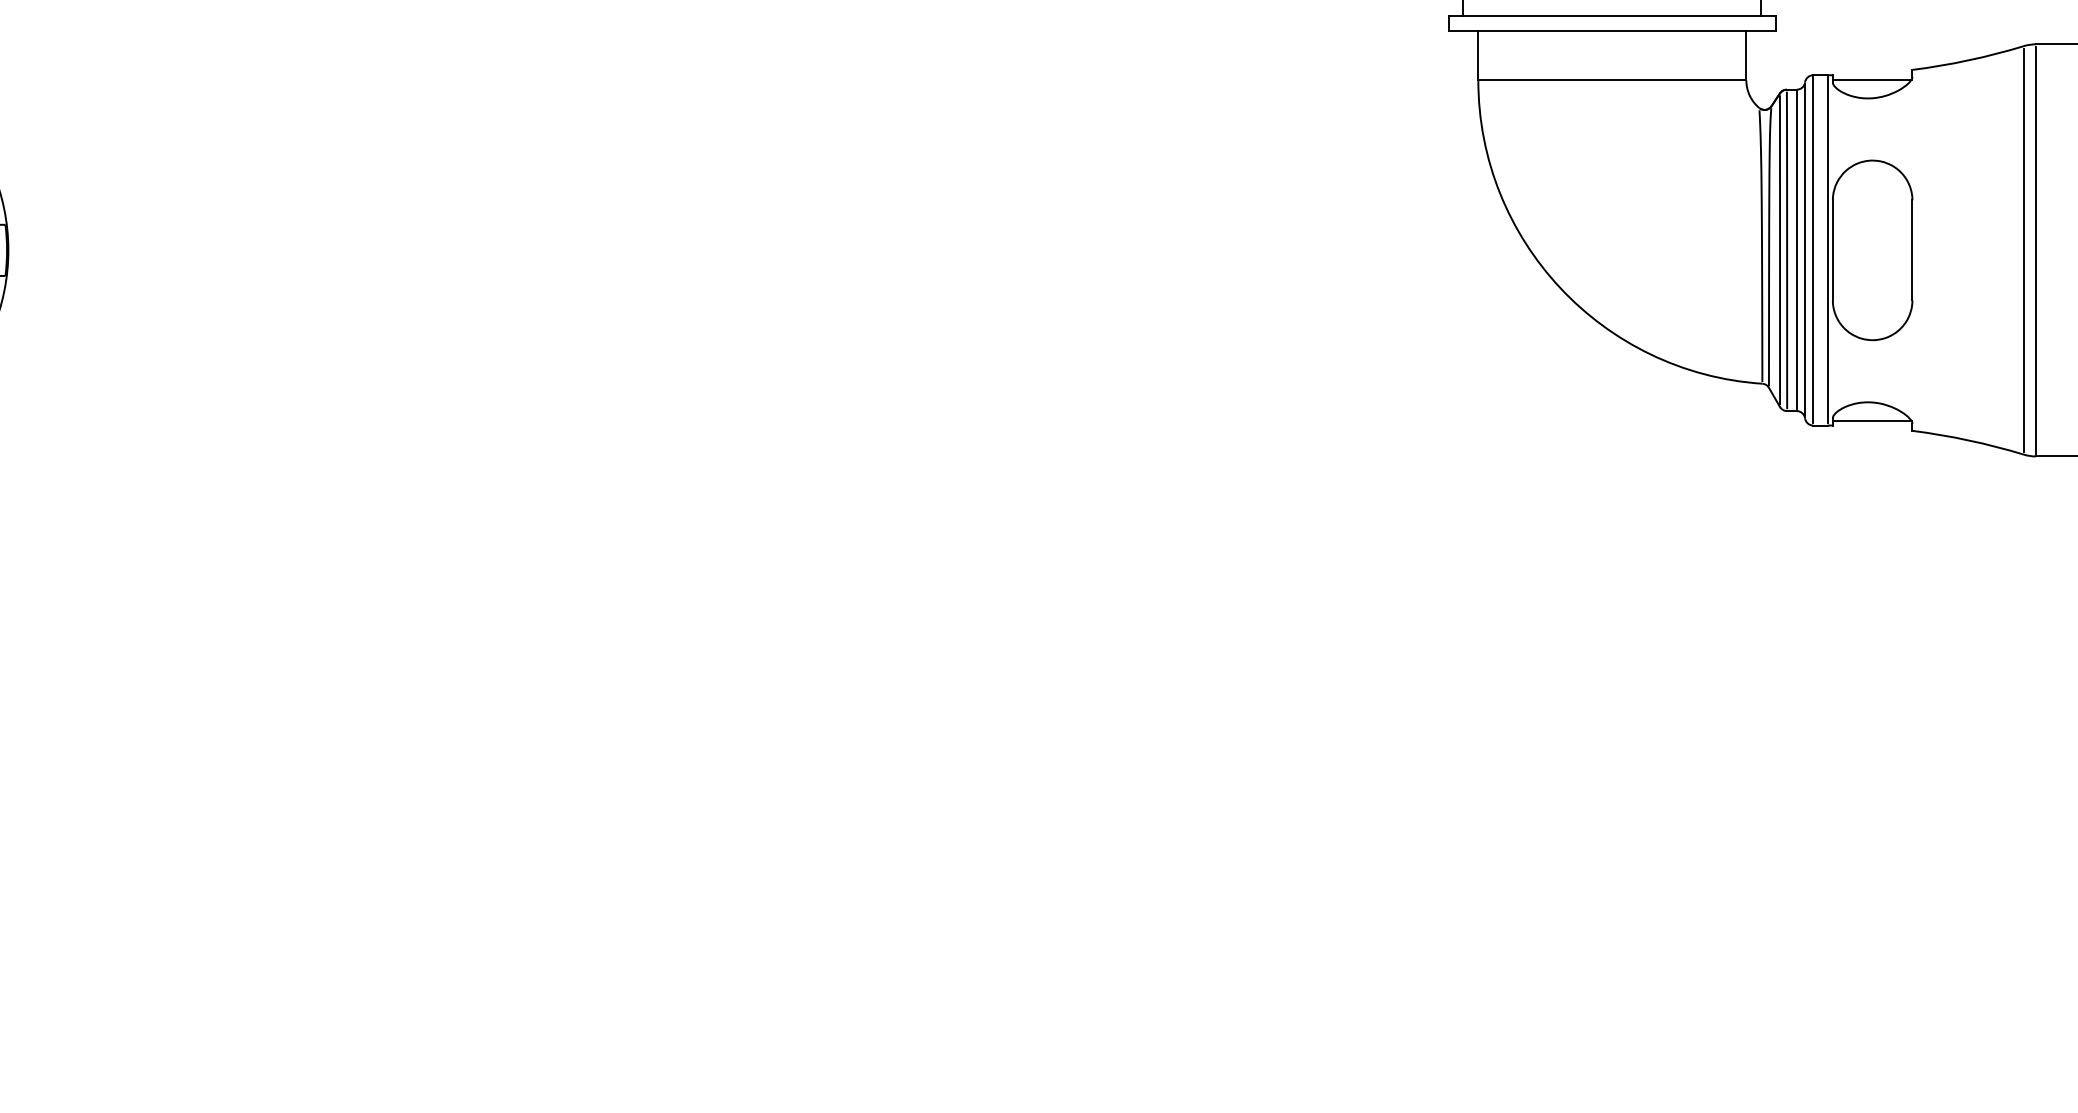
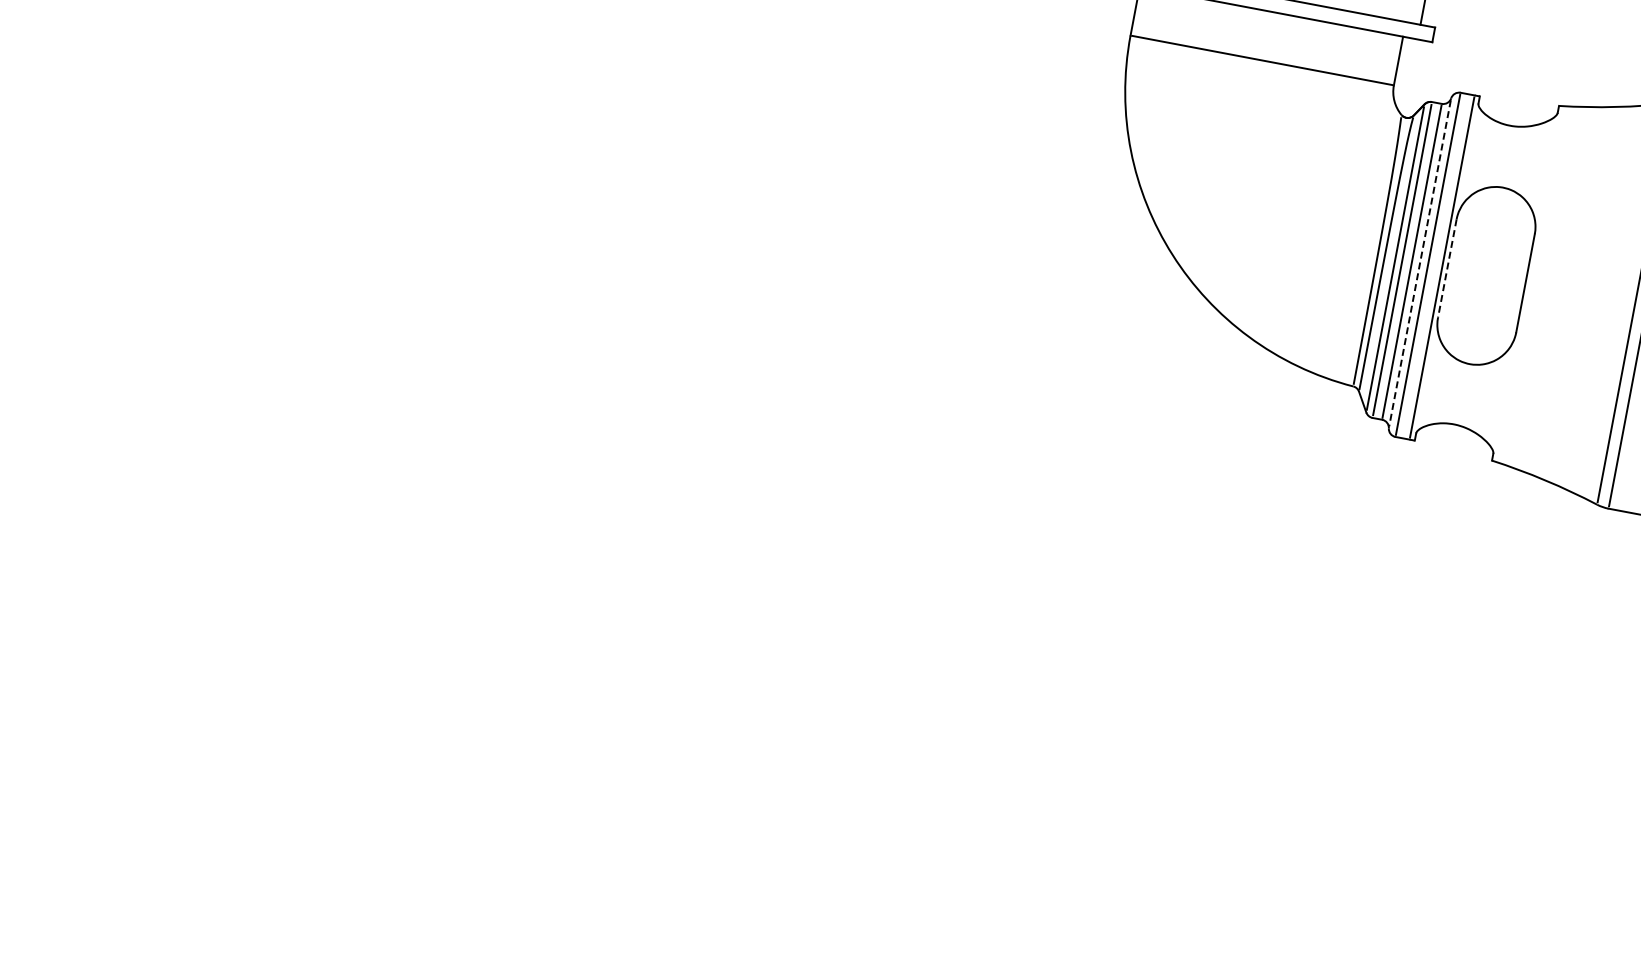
line: (1871, 79) -> (1517, 107), removed
line: (1805, 250) -> (1420, 263), solid -> dashed
line: (1832, 250) -> (1446, 268), solid -> dashed
line: (1871, 420) -> (1453, 442), removed

